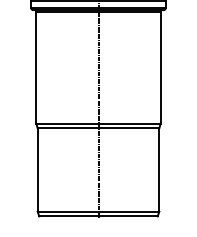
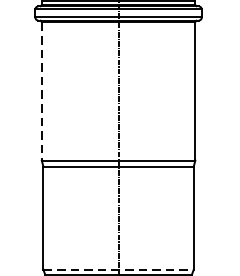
line: (36, 67) -> (41, 91), solid -> dashed
line: (98, 211) -> (118, 269), solid -> dashed

